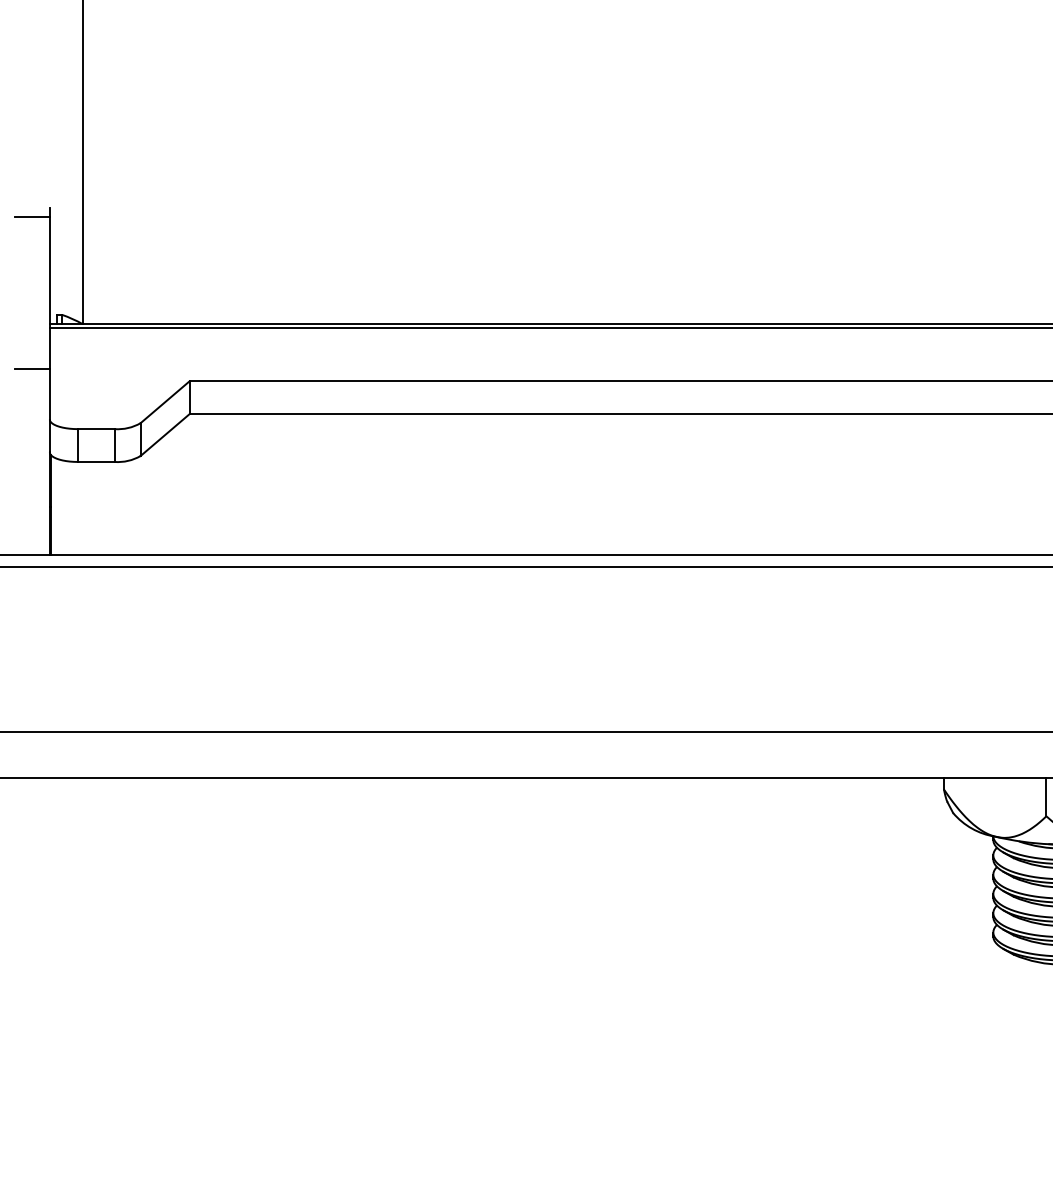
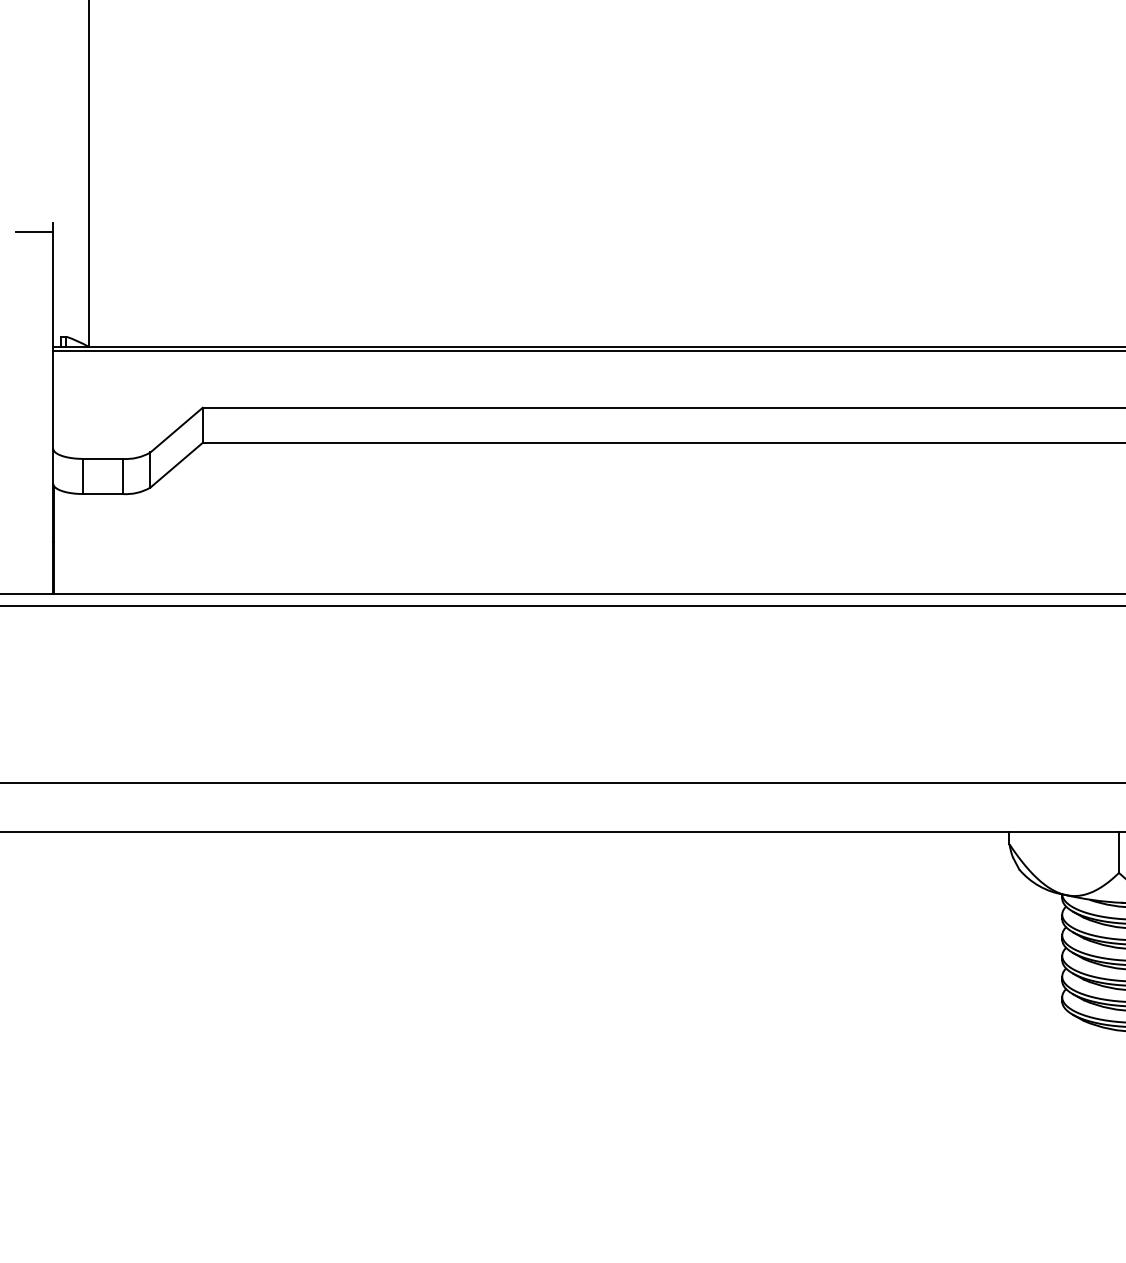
line: (31, 368) -> (33, 394), removed

